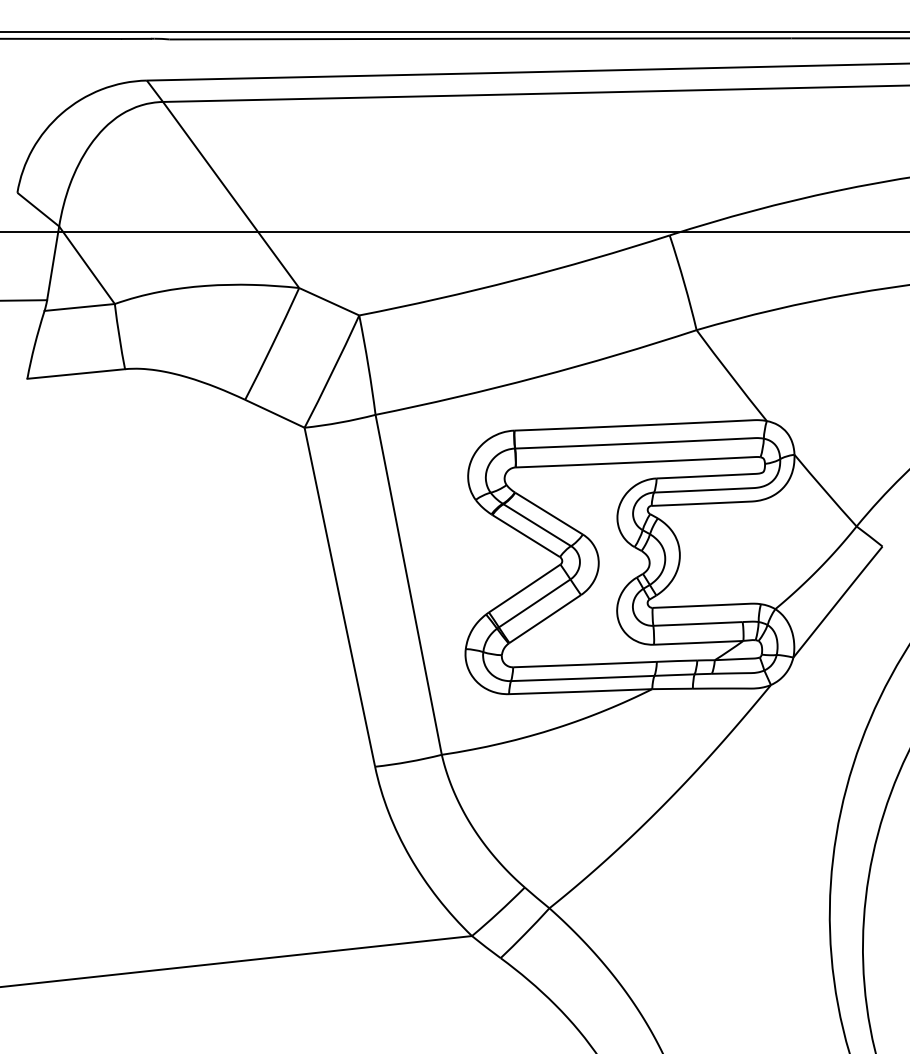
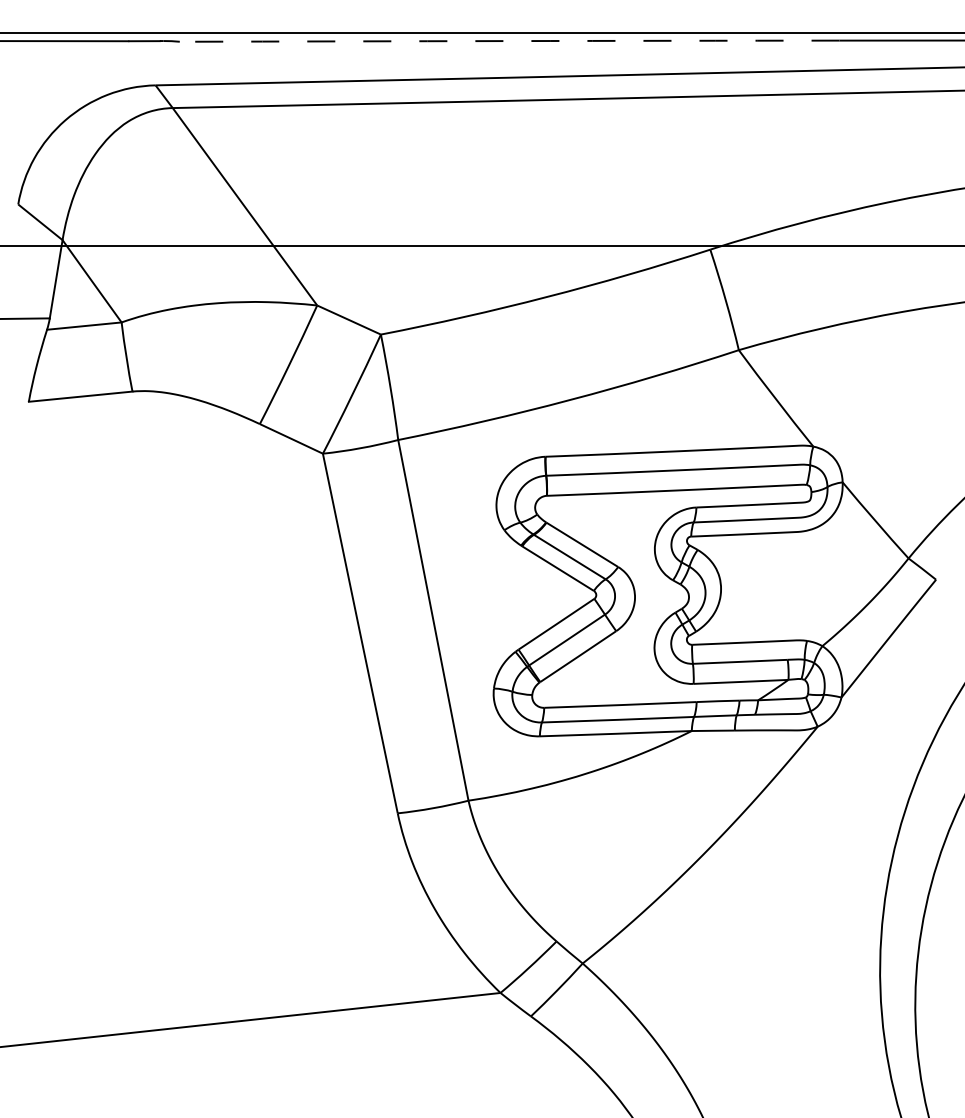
arc: (480, 38) -> (509, 40), solid -> dashed

